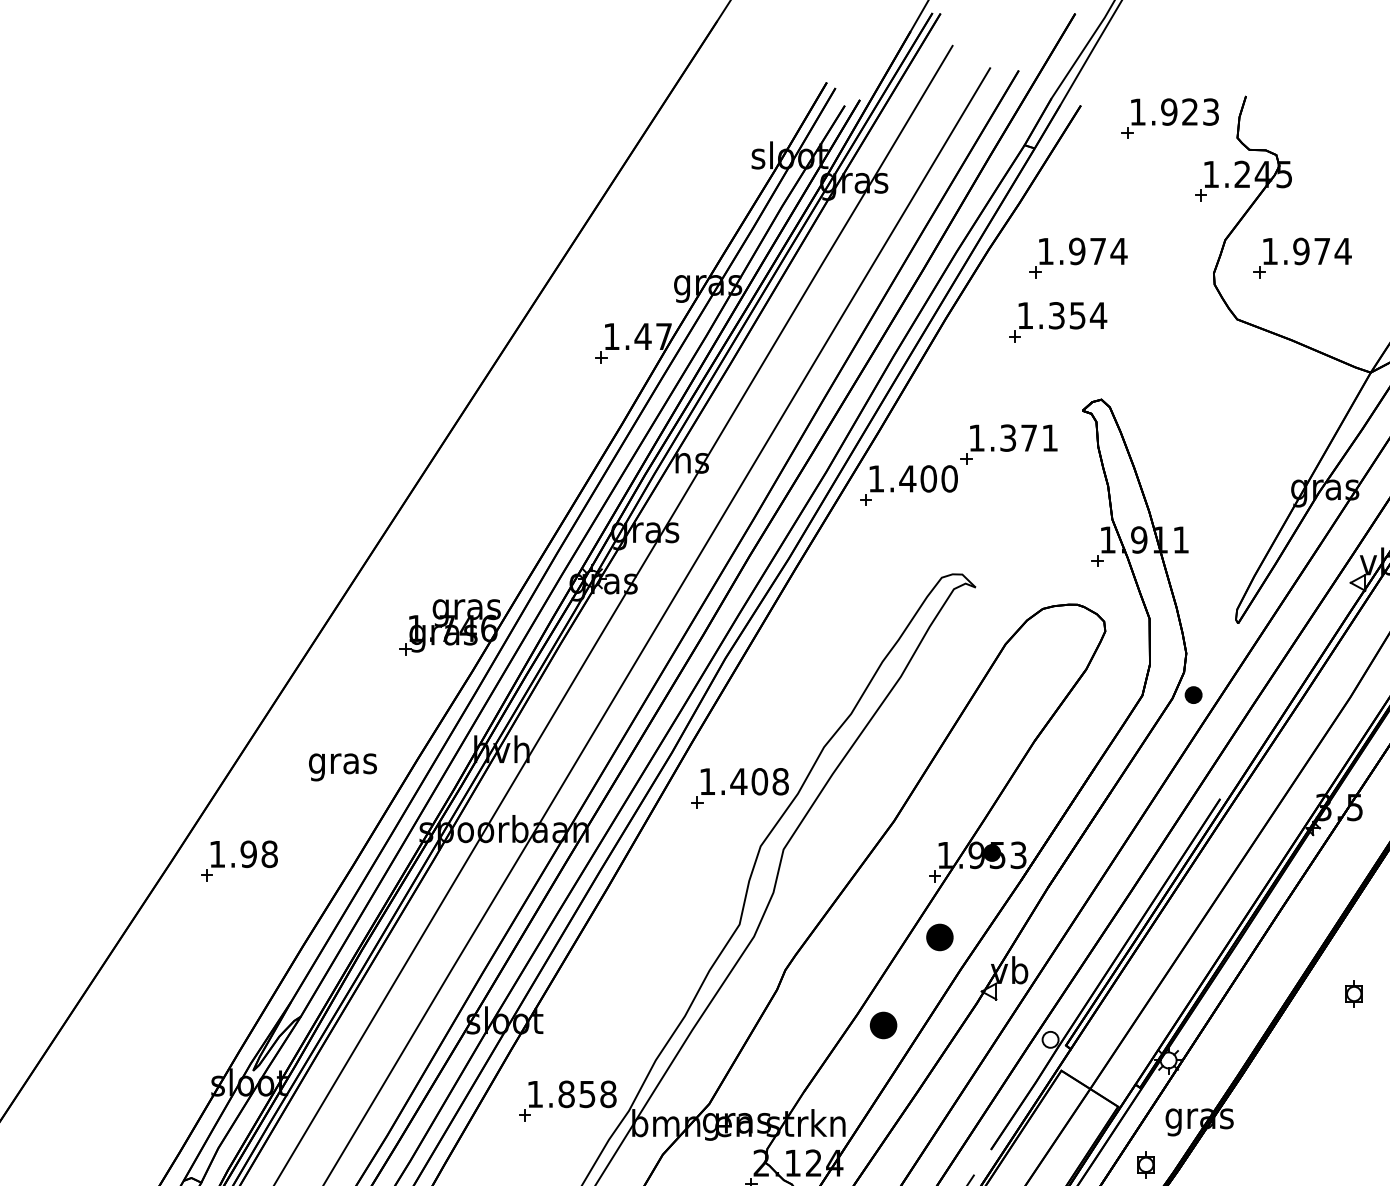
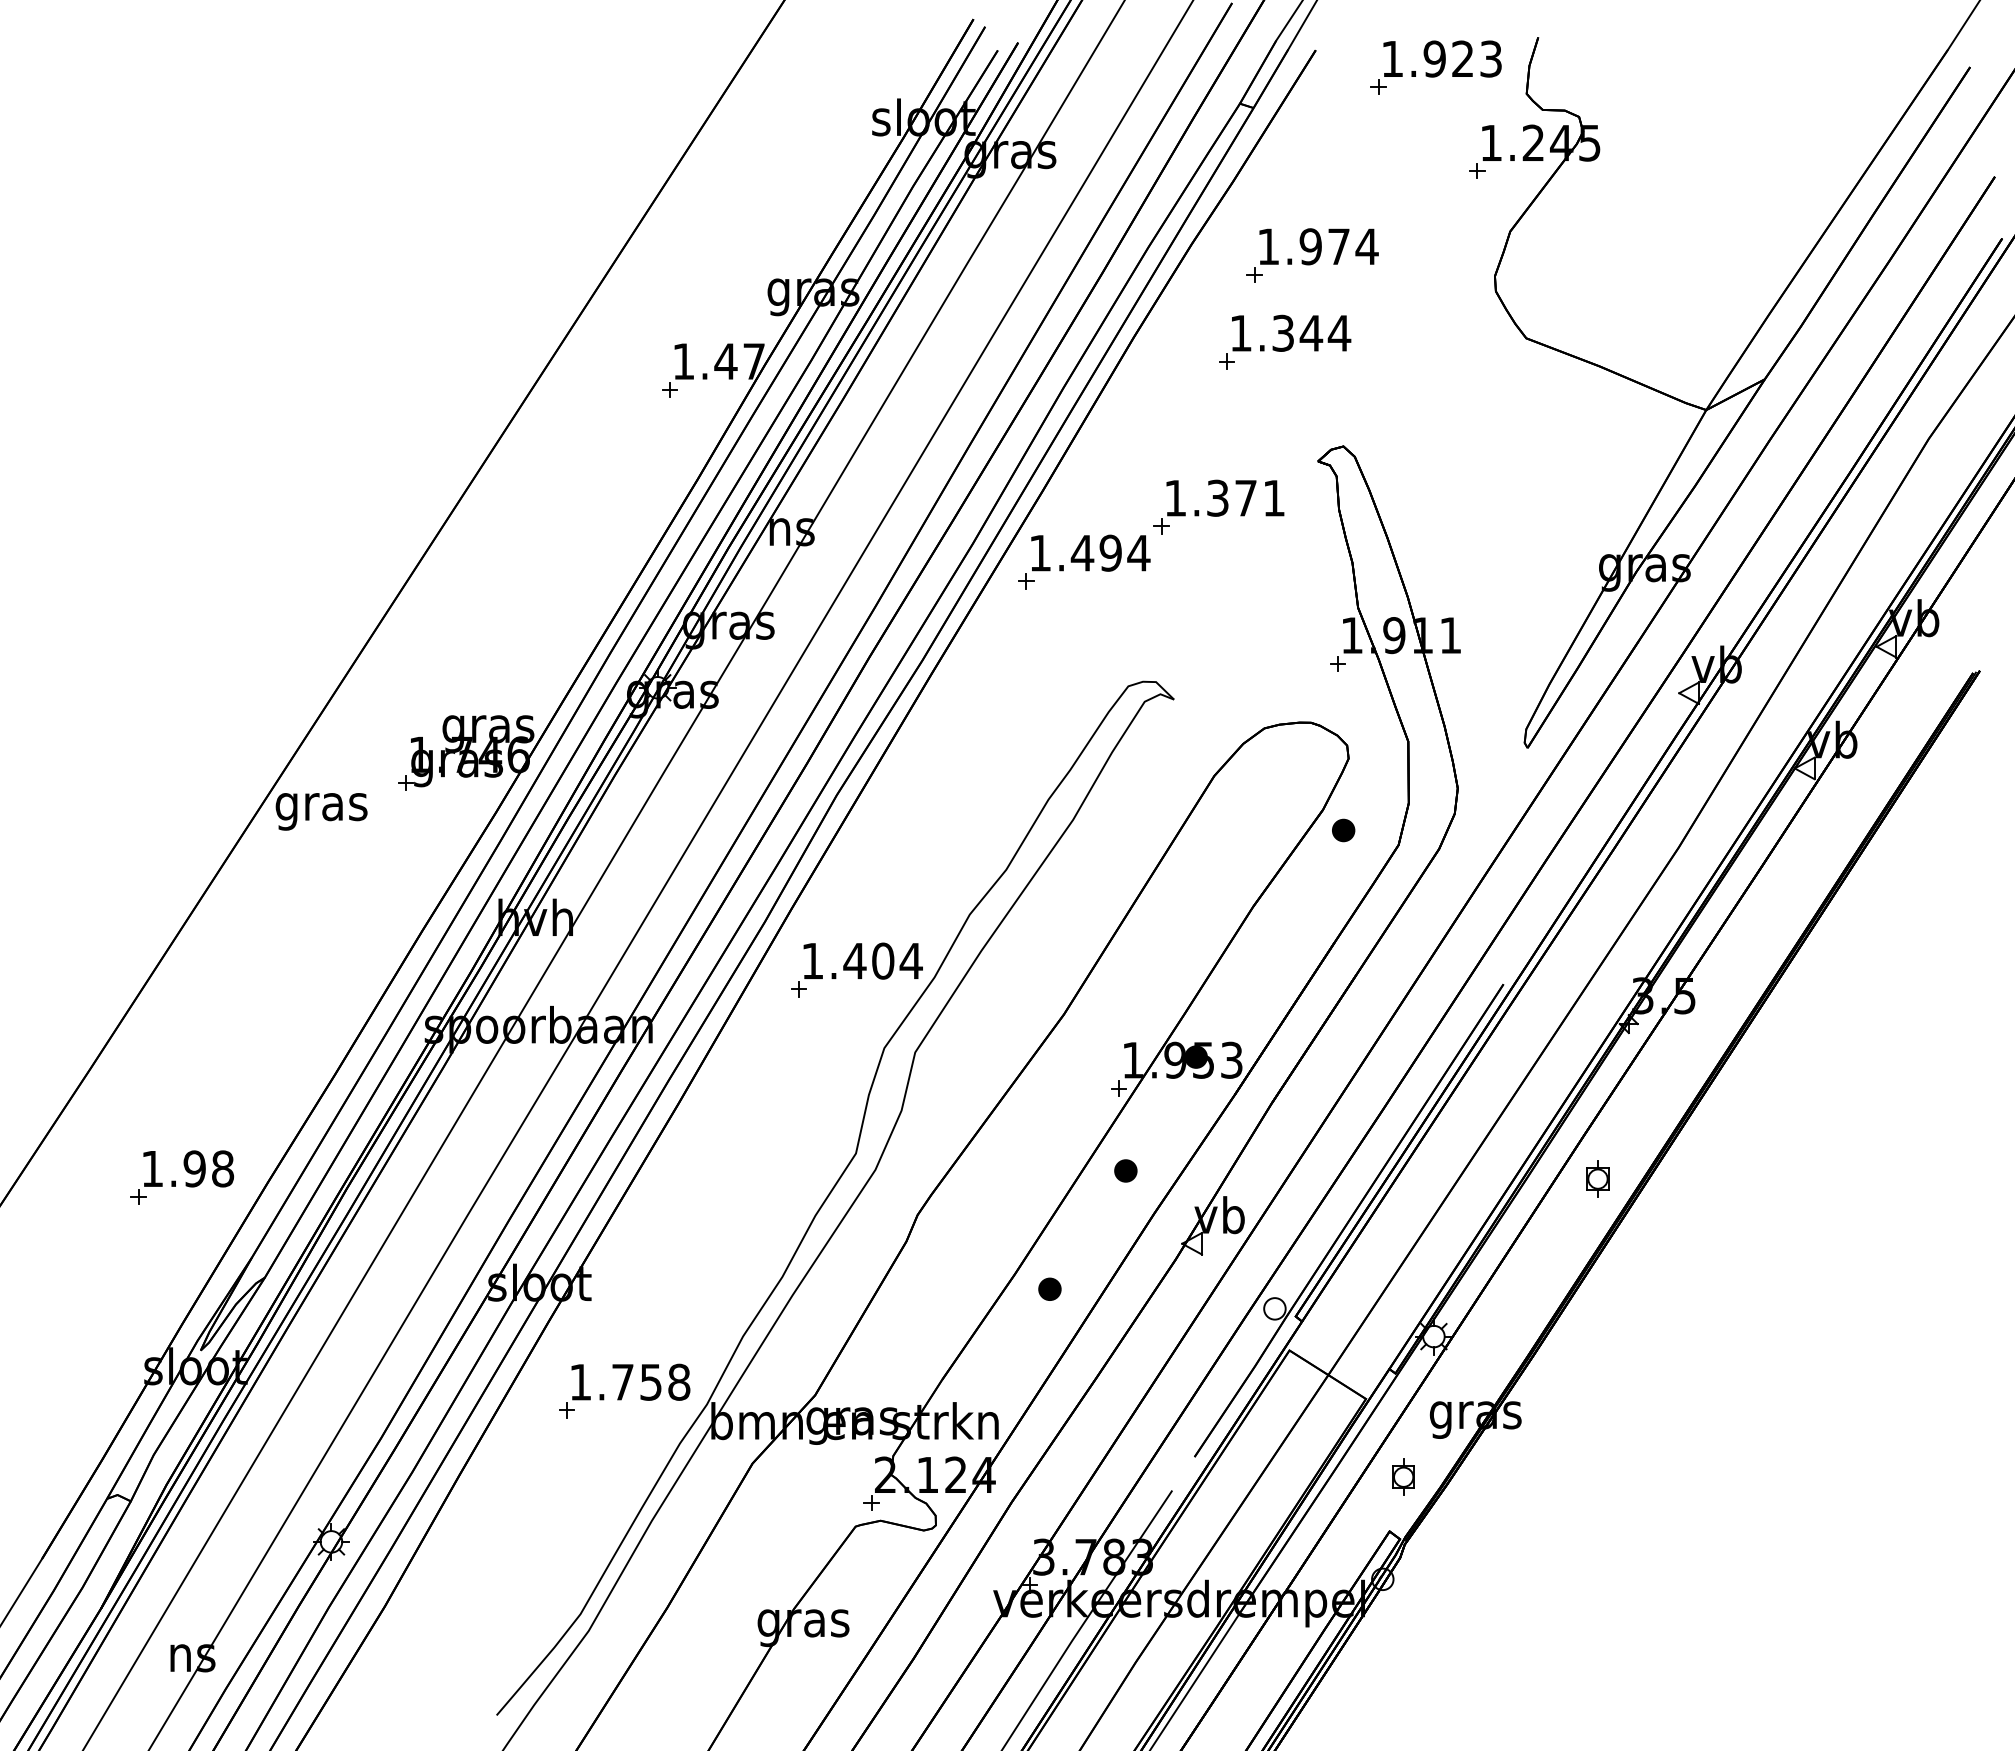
part: (1302, 257) -> (1614, 255), removed
text: (1077, 315) -> (1311, 333), 1.354 -> 1.344
text: (938, 478) -> (1124, 552), 1.400 -> 1.494
part: (1193, 695) -> (1343, 830), moved
text: (342, 767) -> (321, 811), moved
text: (780, 781) -> (910, 960), 1.408 -> 1.404
part: (239, 860) -> (182, 1177), moved
part: (939, 937) -> (1125, 1170), size x0.62
part: (1353, 993) -> (1597, 1178), moved
part: (883, 1024) -> (1049, 1288), size x0.62
text: (567, 1093) -> (623, 1381), 1.858 -> 1.758

